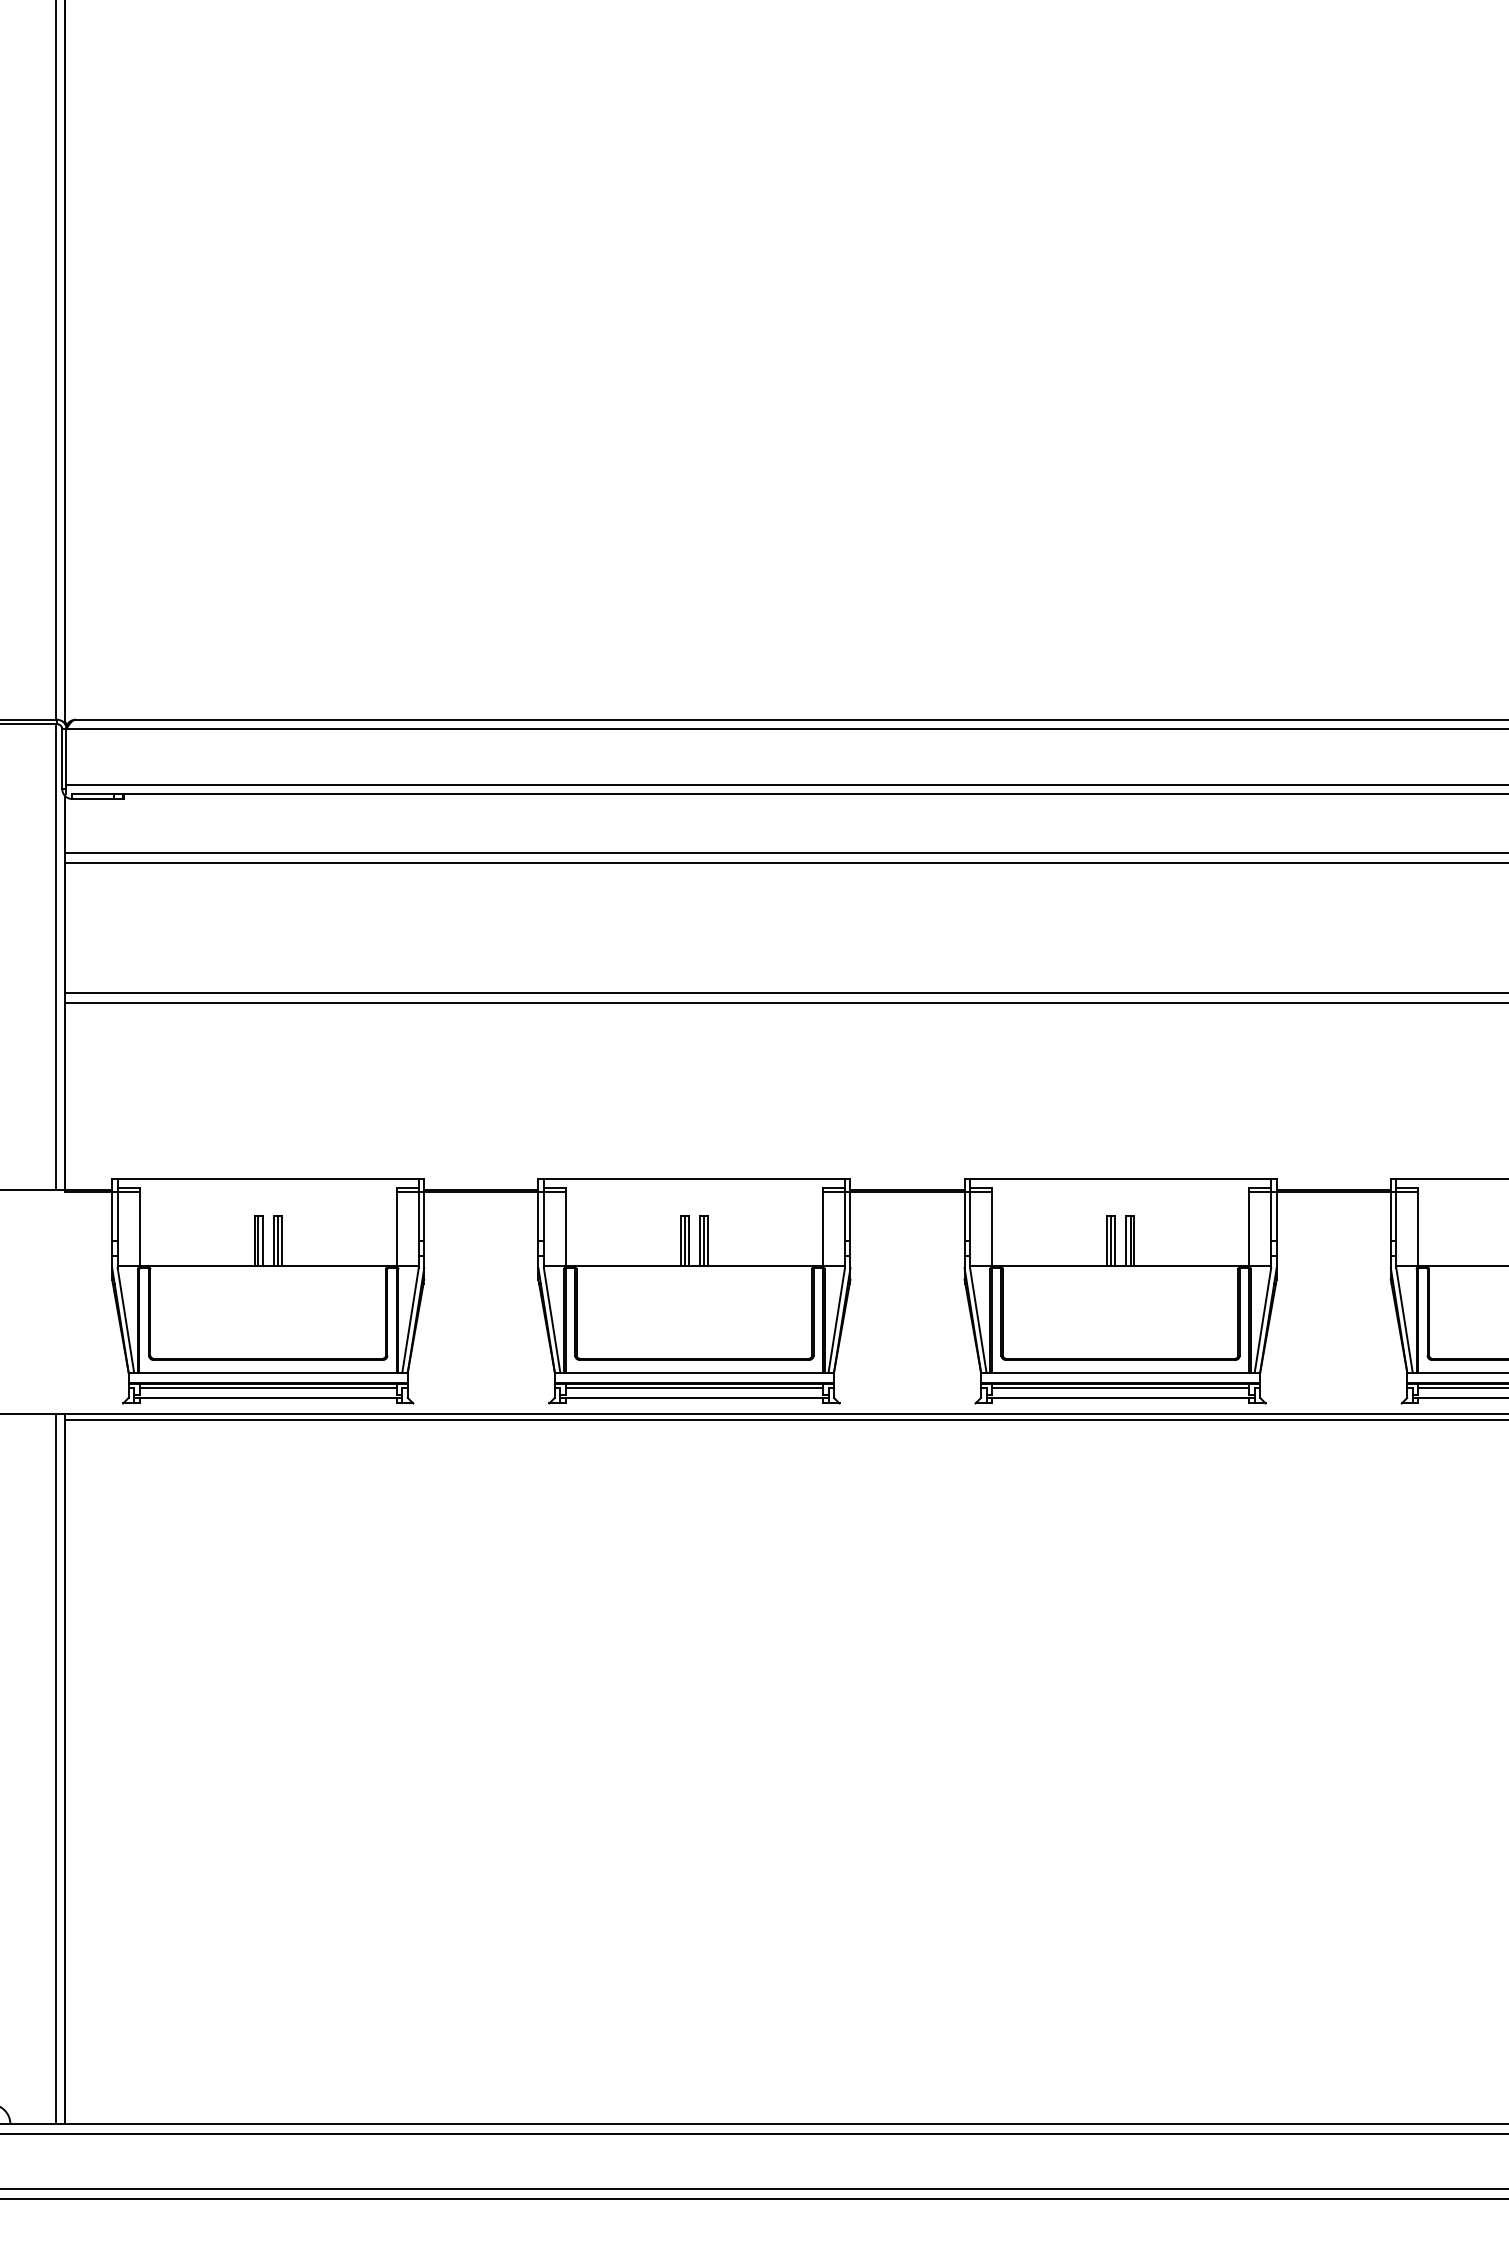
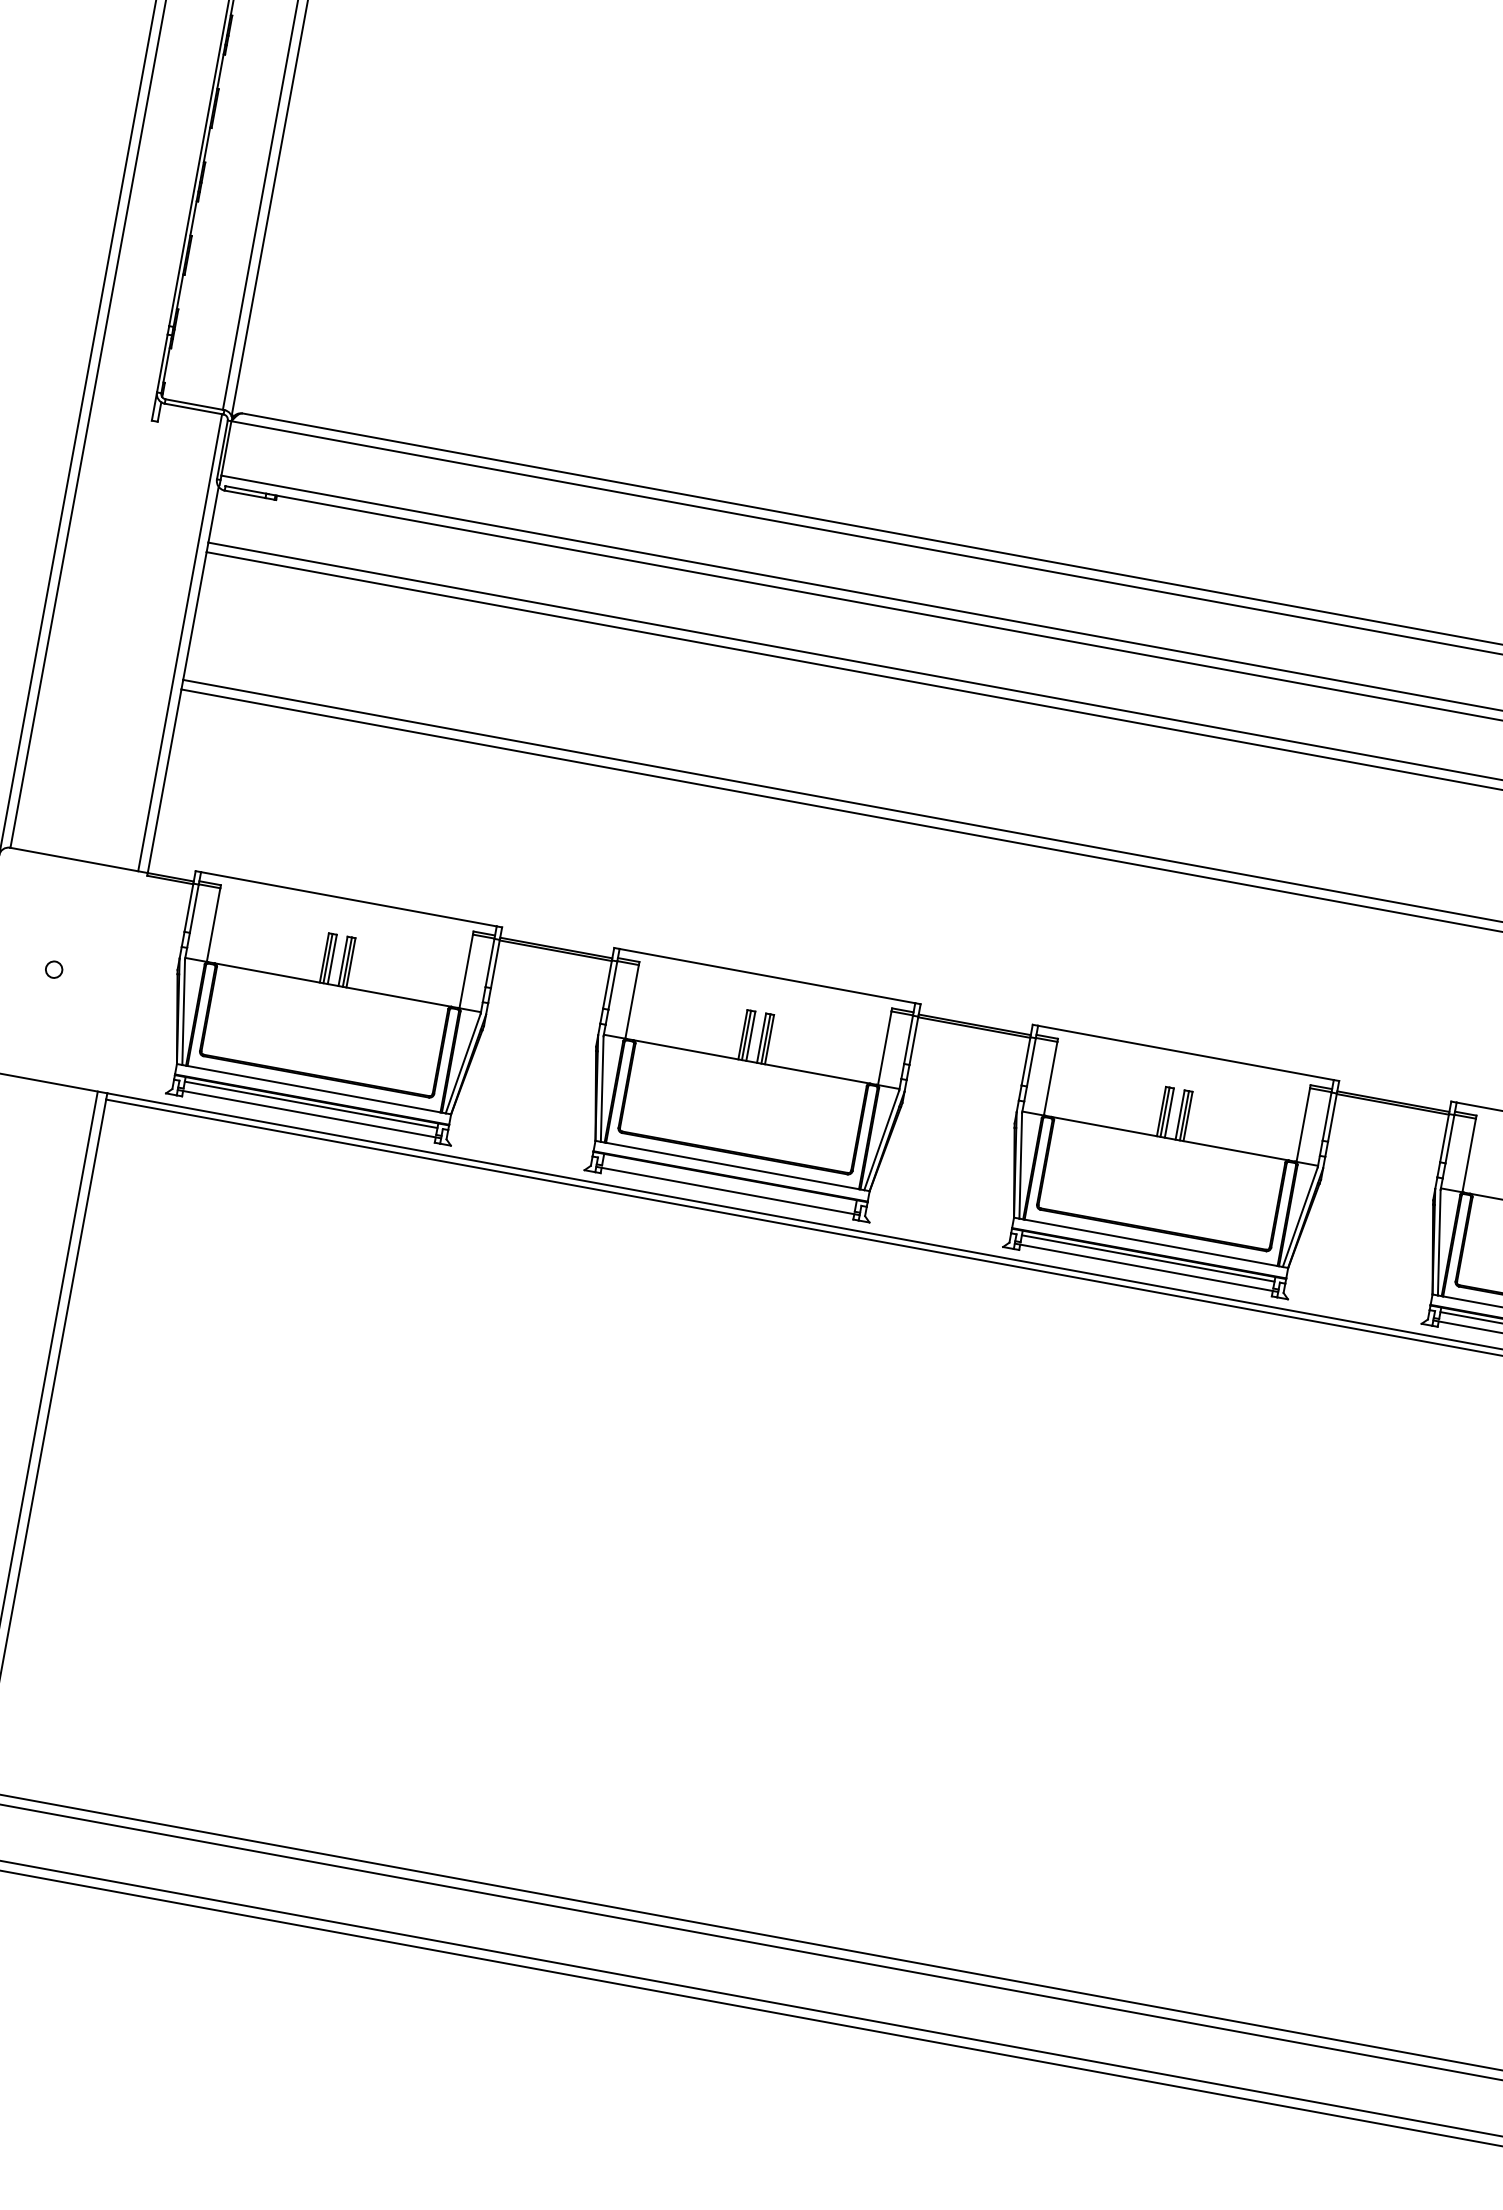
line: (694, 1388) -> (729, 1181), removed

